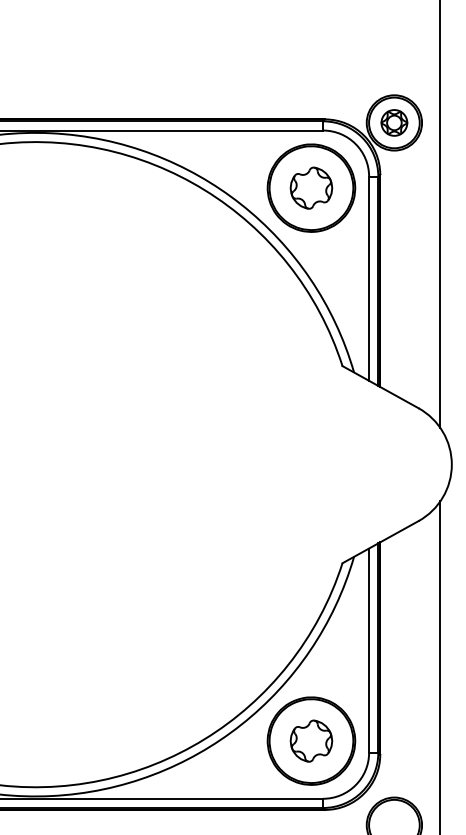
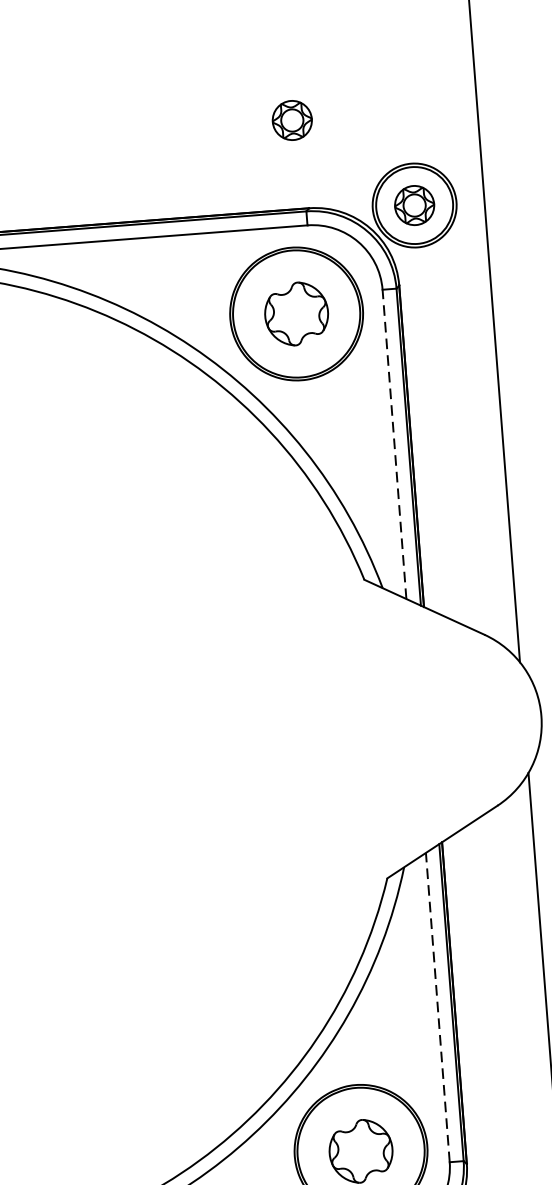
part: (318, 60) -> (292, 119), added
line: (369, 278) -> (395, 444), solid -> dashed
line: (369, 650) -> (438, 1007), solid -> dashed

